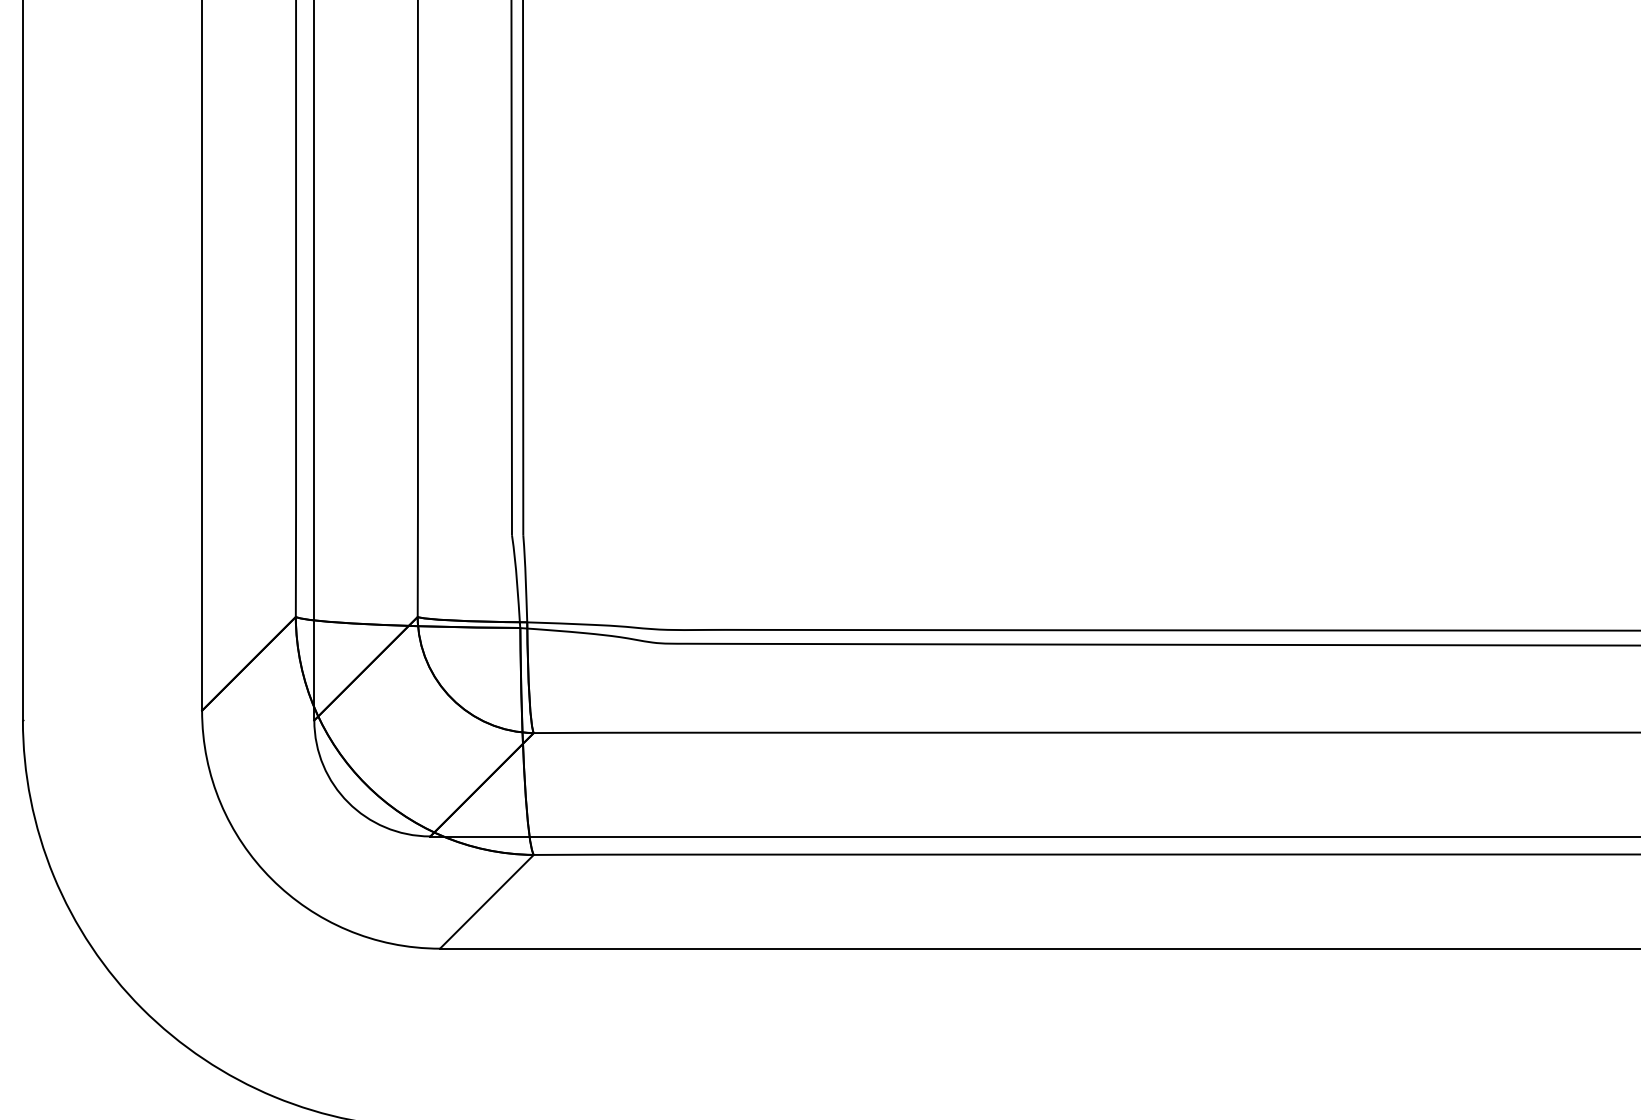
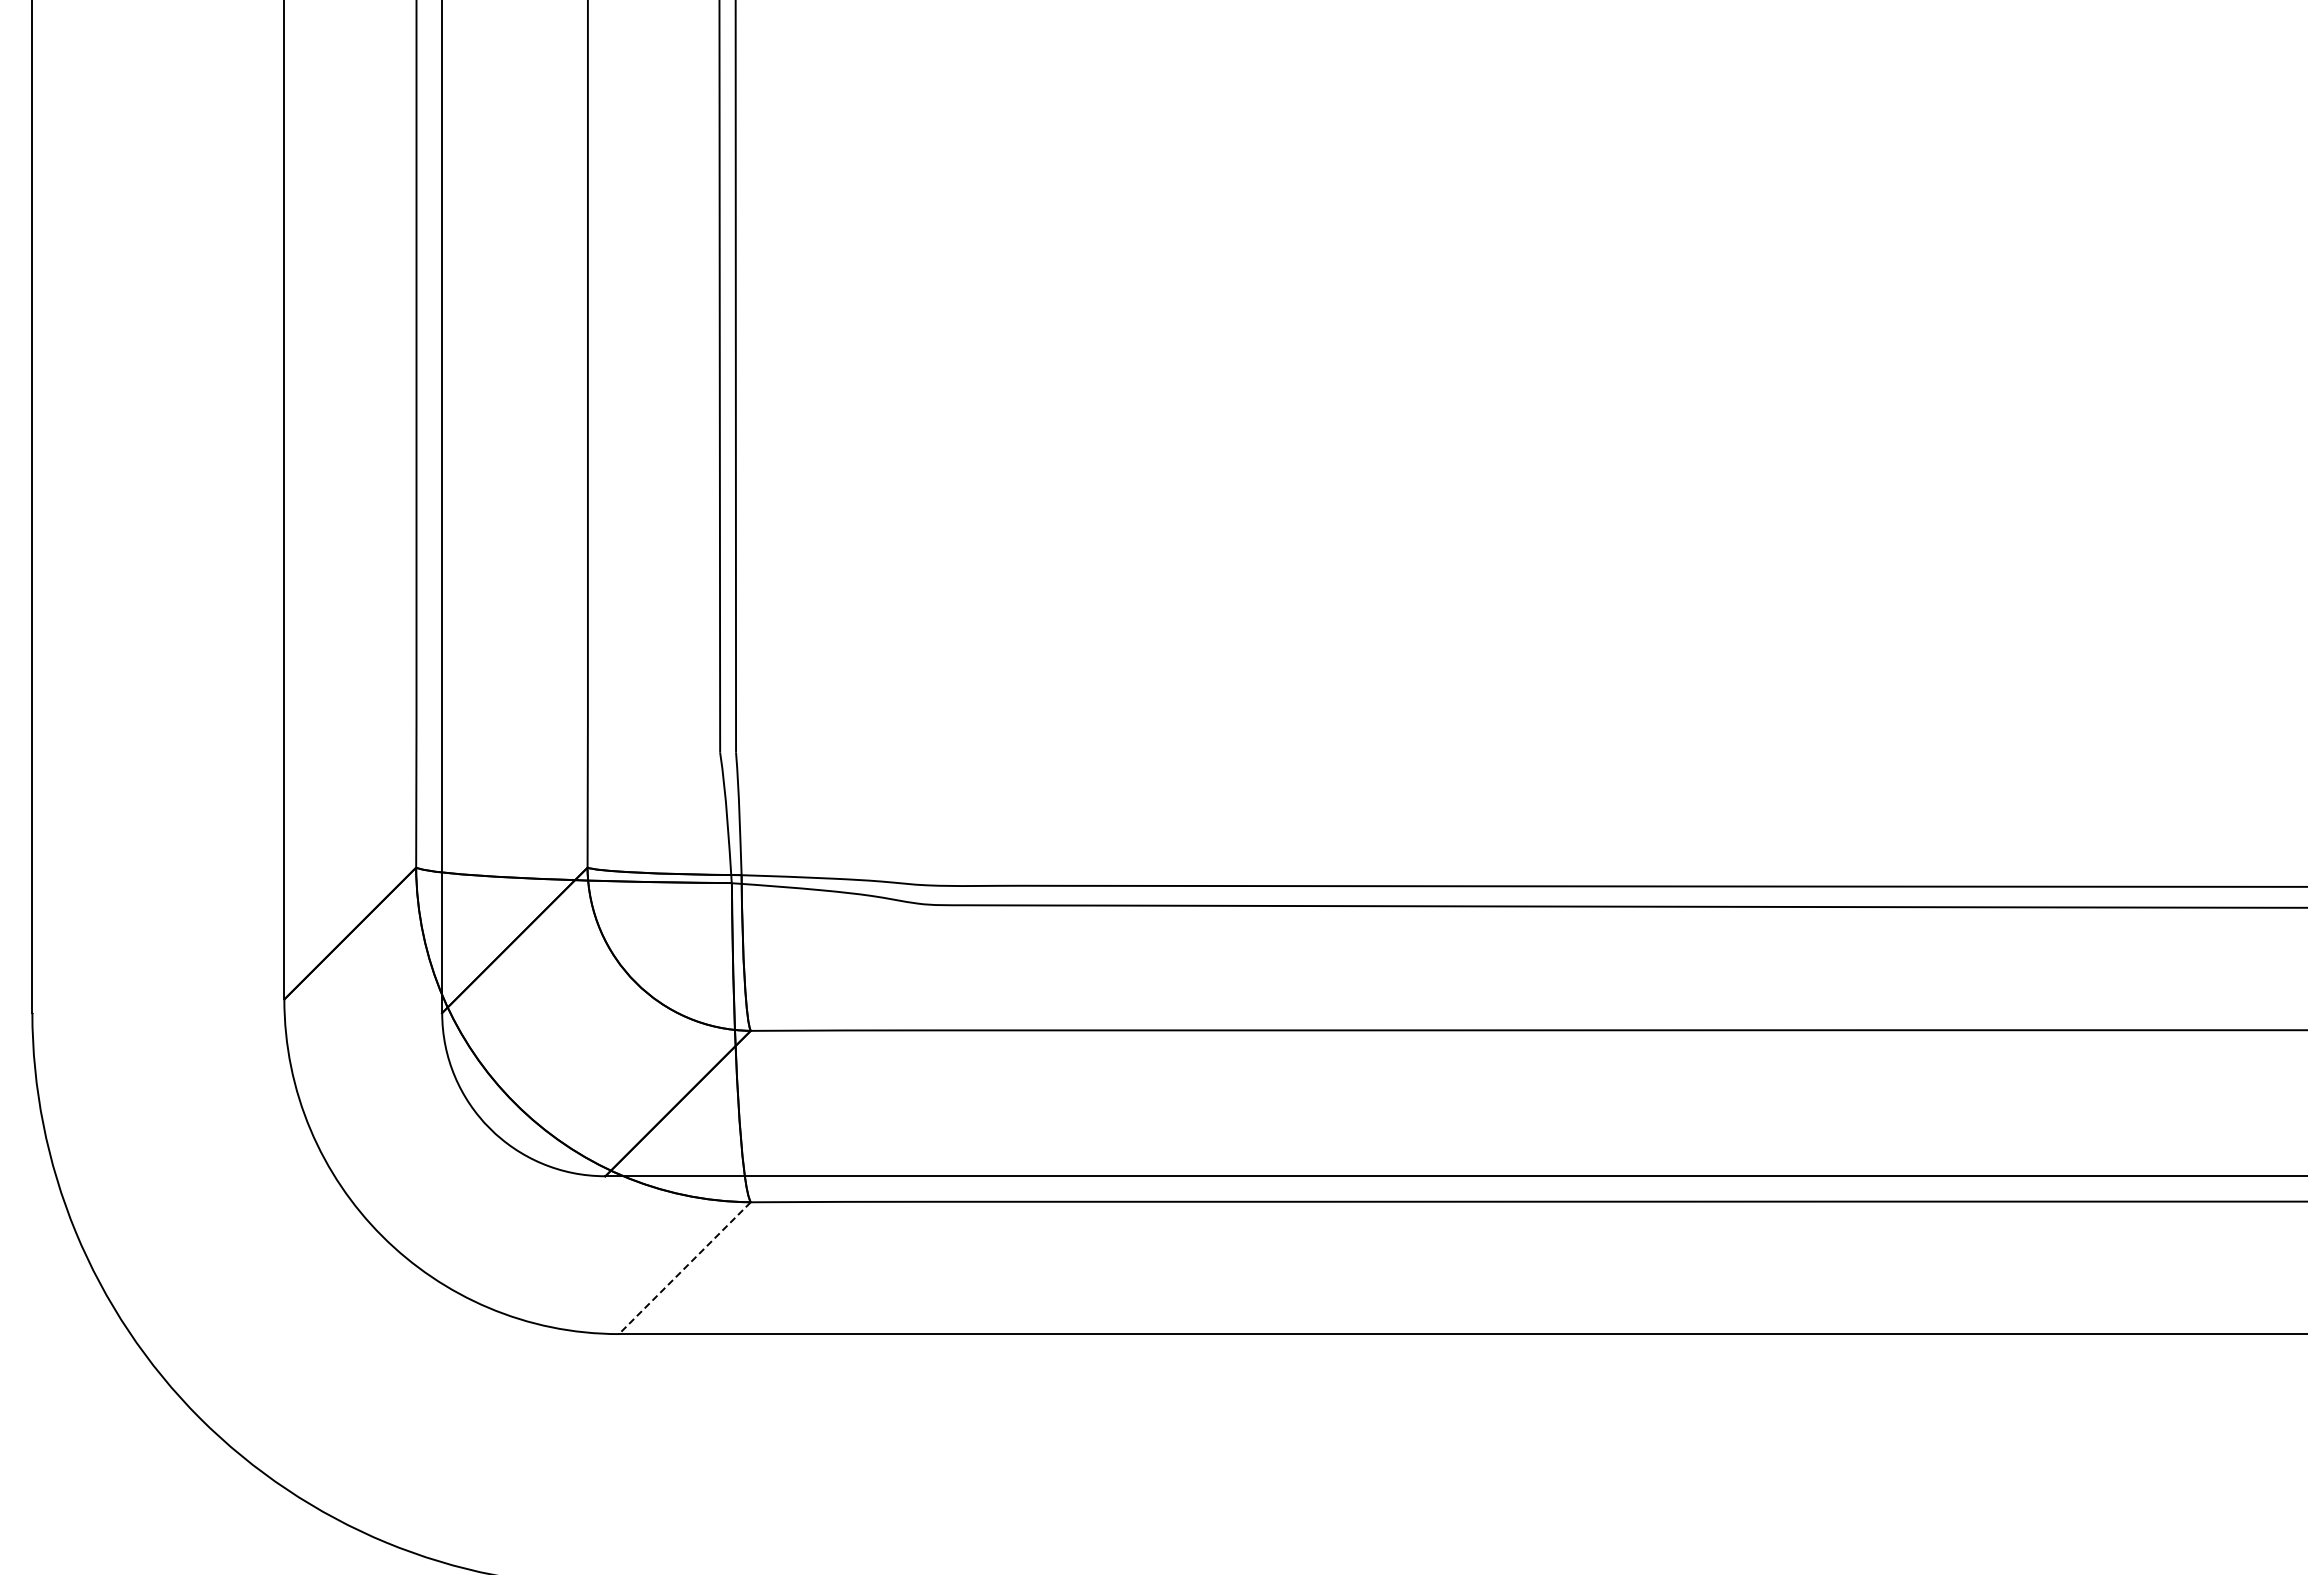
line: (486, 902) -> (684, 1268), solid -> dashed

